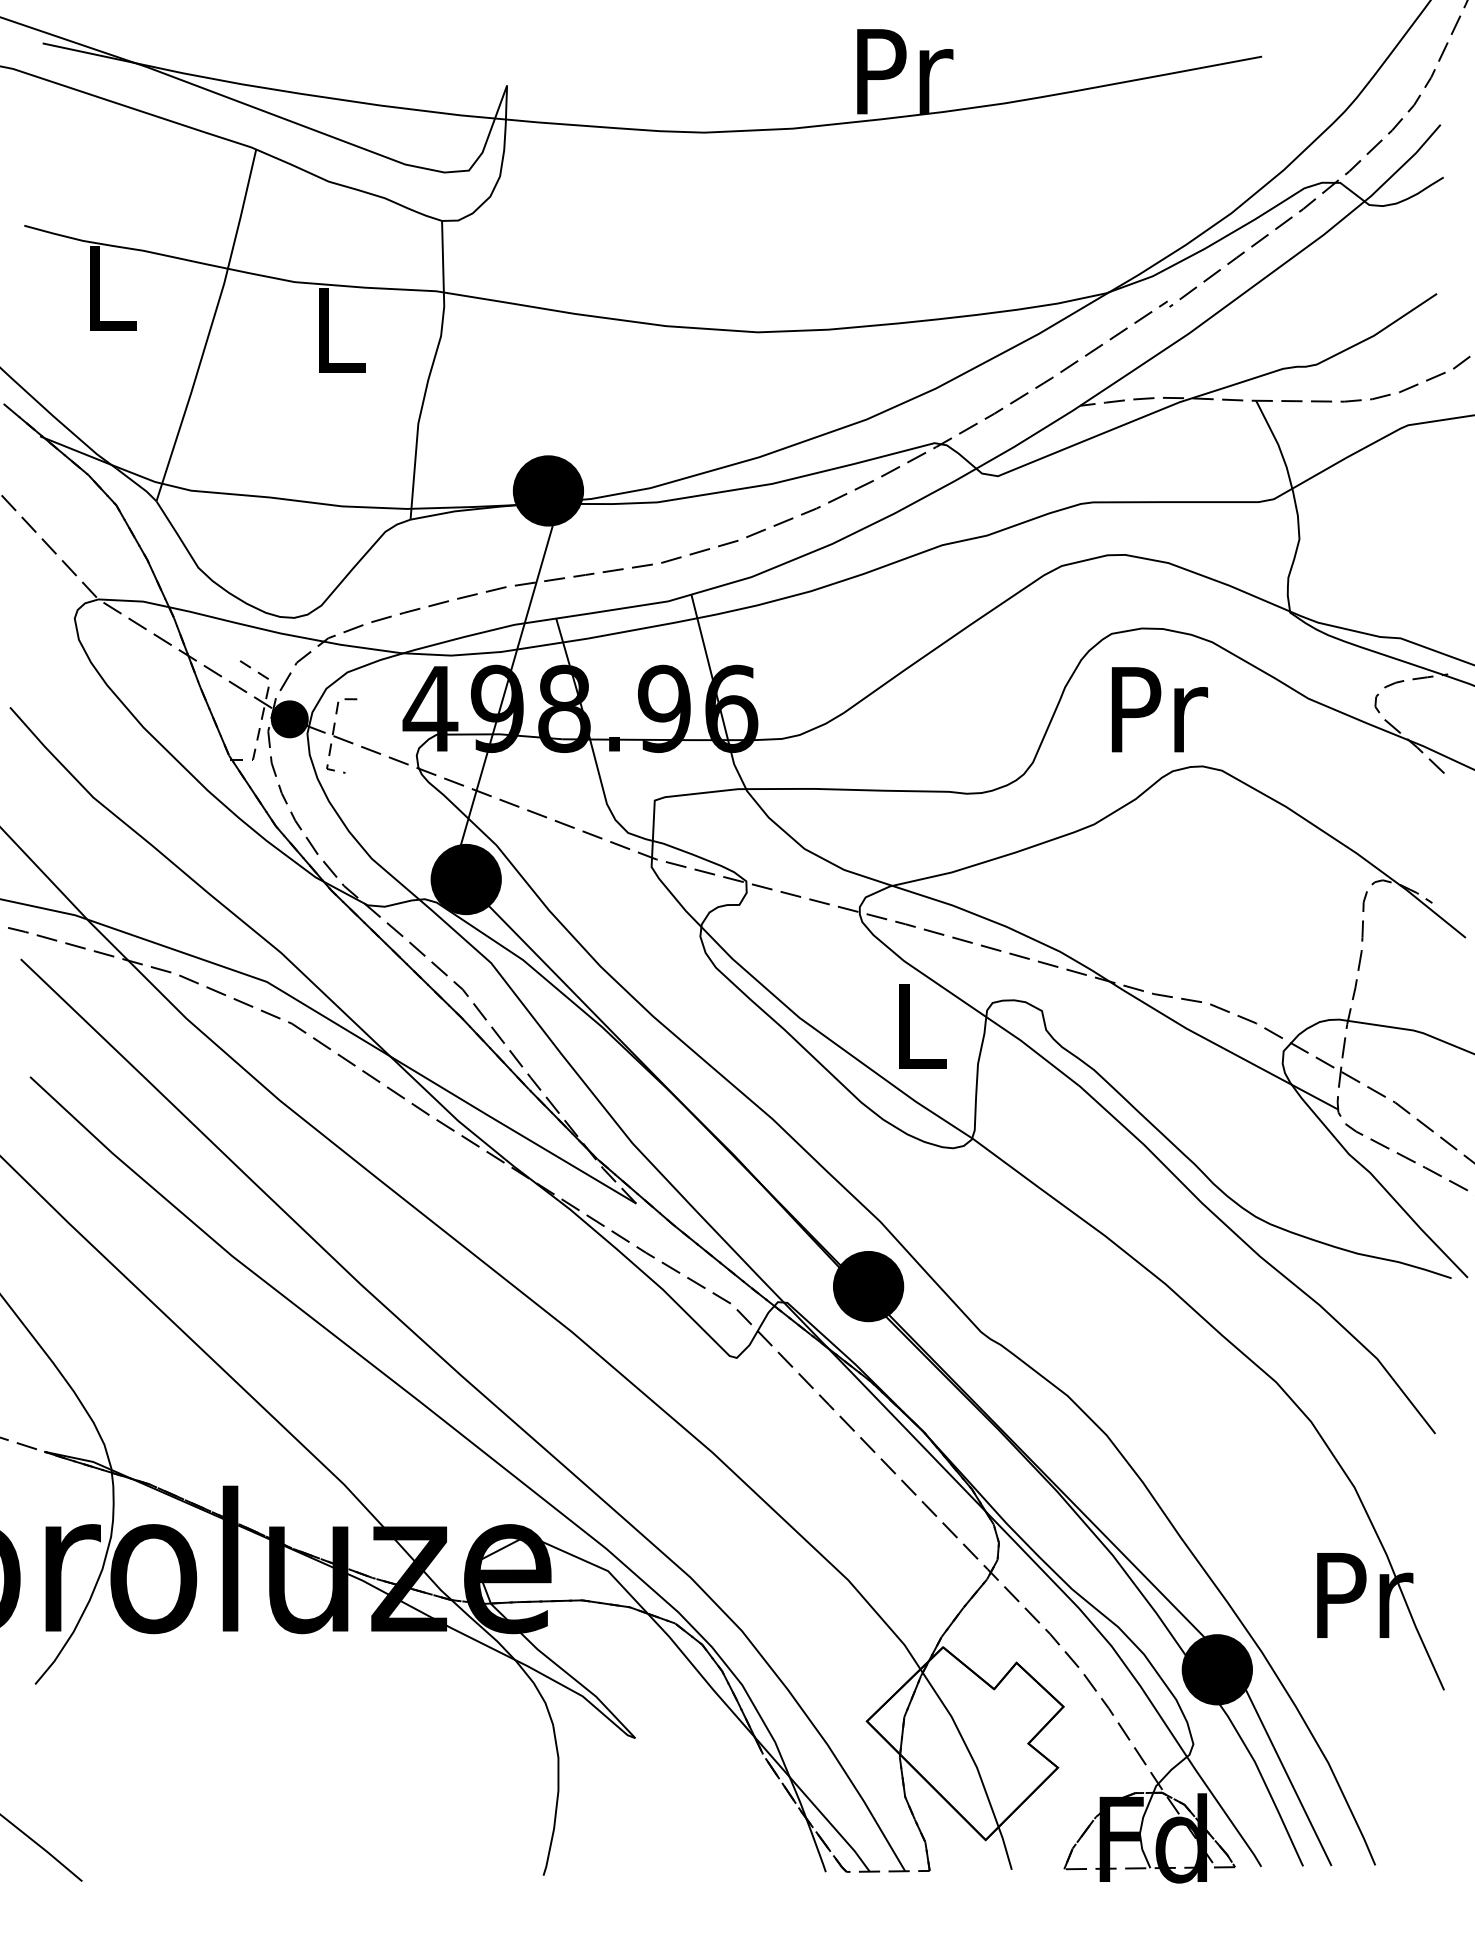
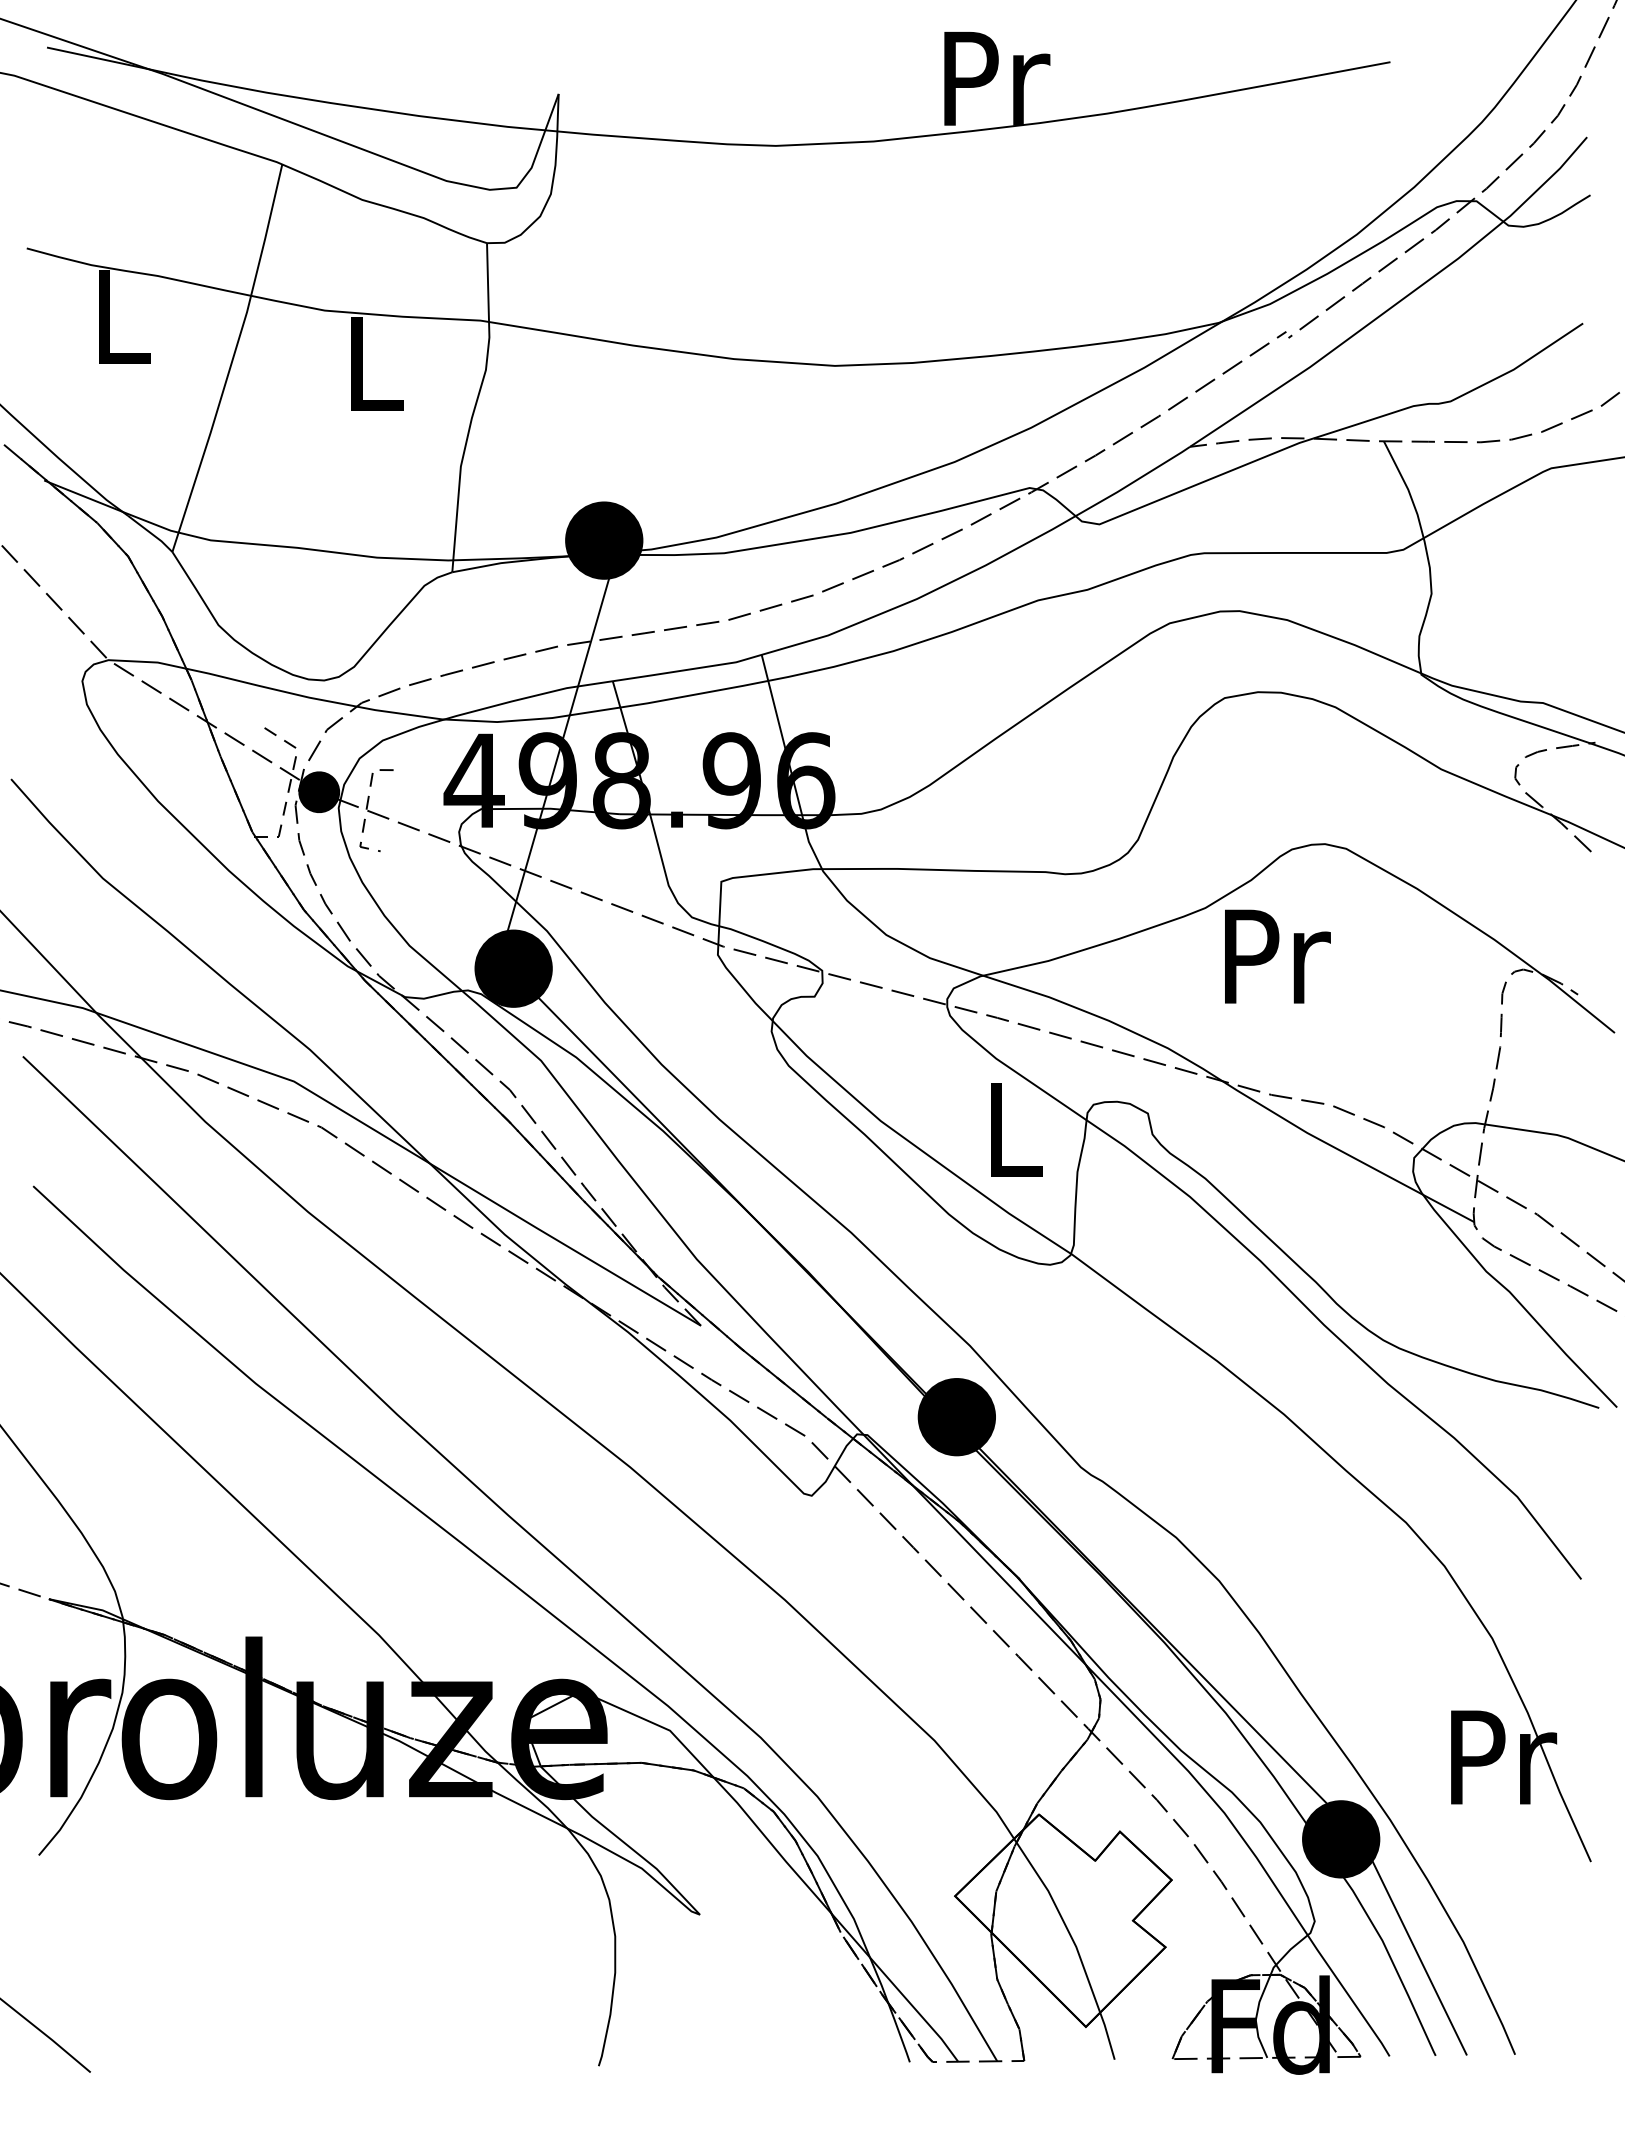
text: (1159, 709) -> (1277, 956), moved

